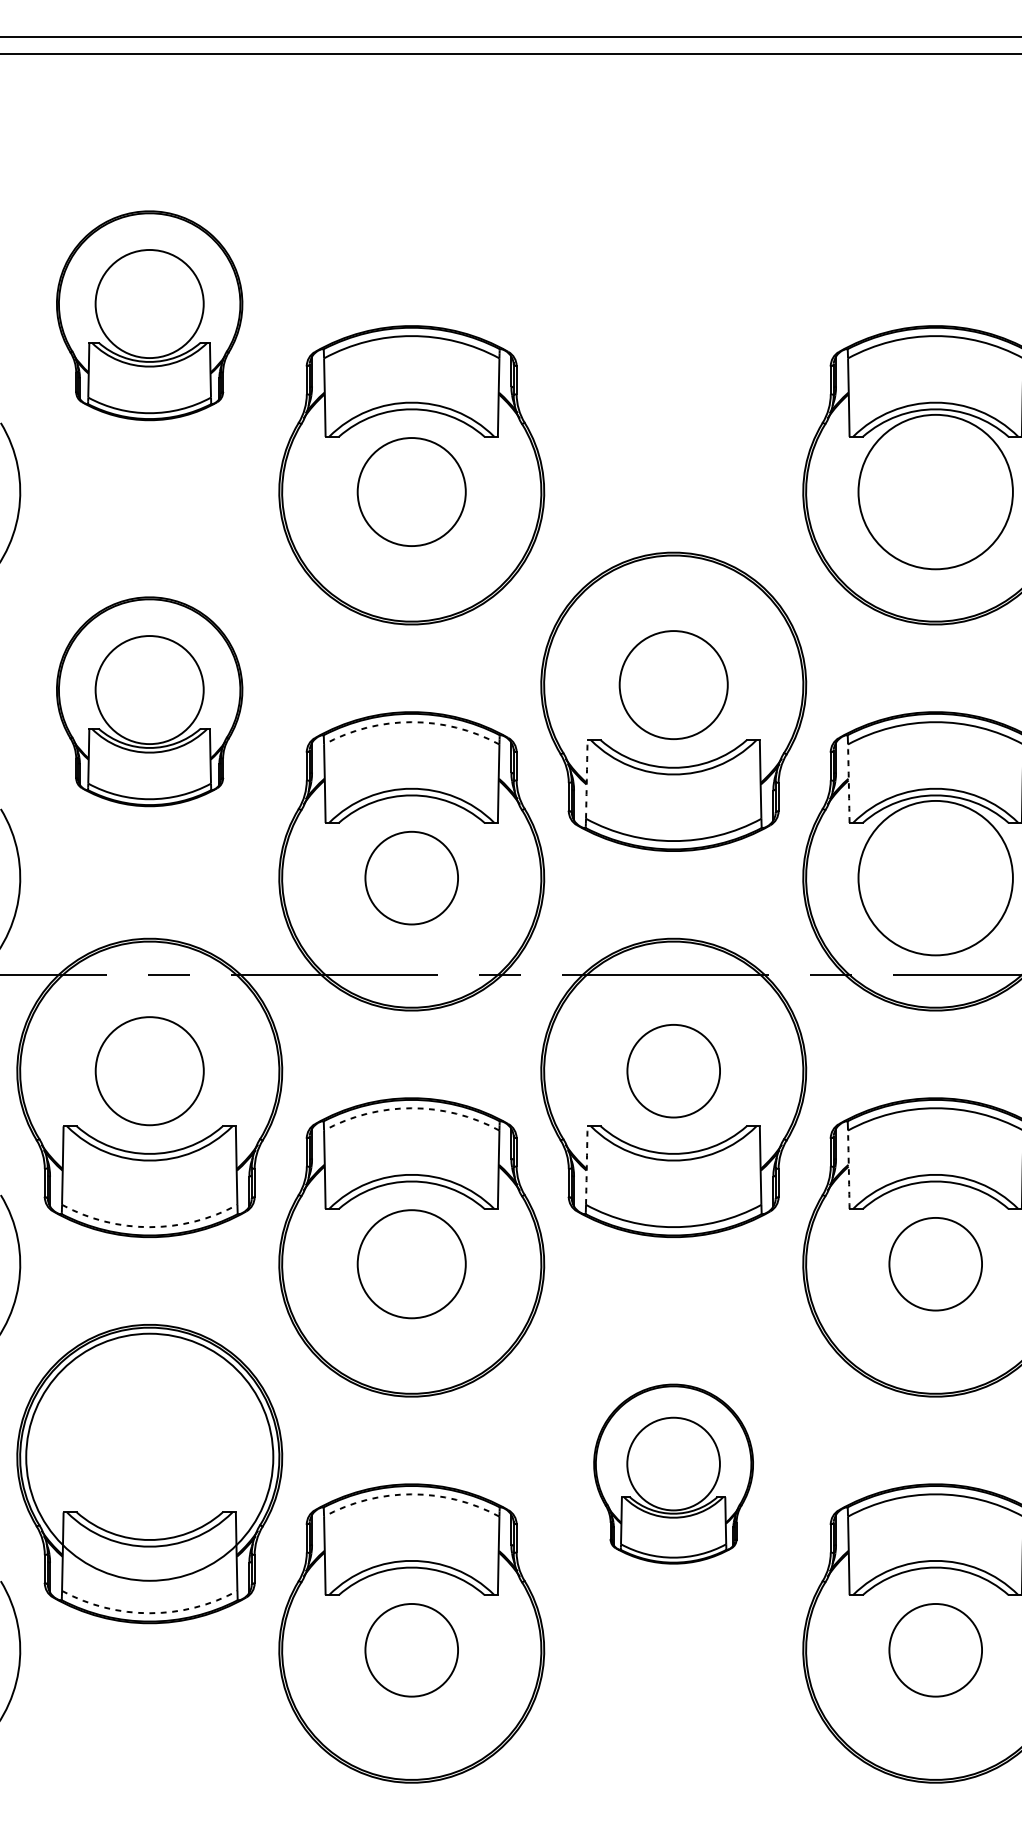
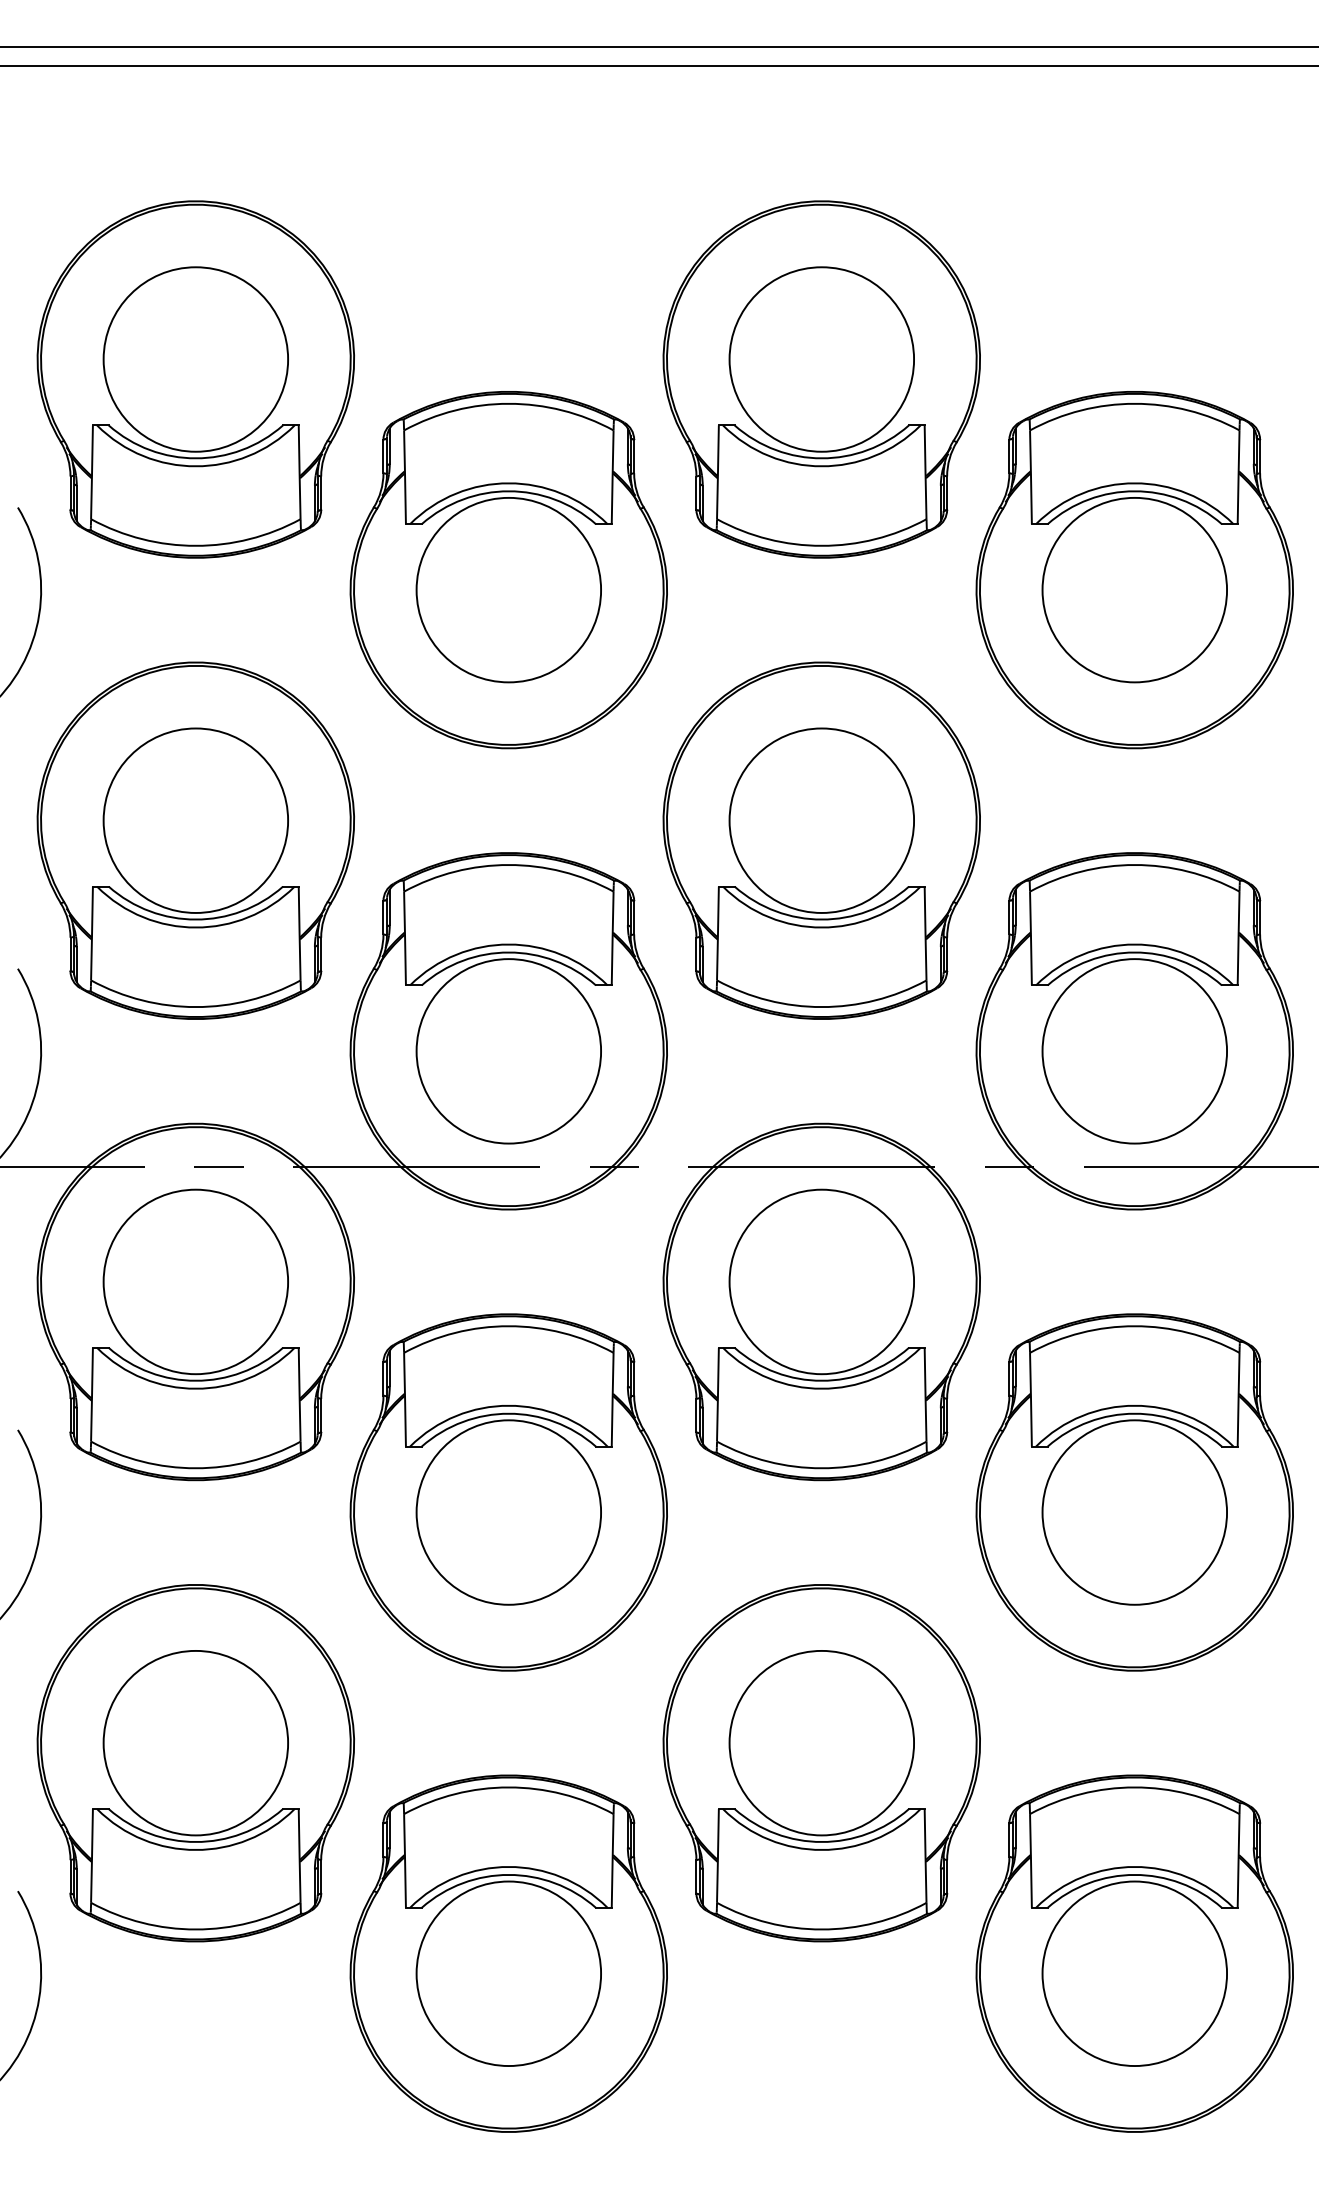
part: (149, 315) -> (195, 379), size x1.43
part: (673, 315) -> (821, 379), added
circle: (411, 491) -> (508, 589), size x1.43
circle: (673, 684) -> (821, 820), size x1.43
part: (149, 701) -> (195, 840), size x1.43
arc: (411, 722) -> (508, 865), dashed -> solid
arc: (586, 779) -> (717, 933), dashed -> solid
arc: (849, 783) -> (1031, 938), dashed -> solid
circle: (411, 878) -> (508, 1051), size x1.67
circle: (149, 1070) -> (195, 1281), size x1.43
circle: (673, 1070) -> (821, 1281), size x1.67
arc: (411, 1108) -> (508, 1326), dashed -> solid
arc: (586, 1165) -> (717, 1394), dashed -> solid
arc: (849, 1169) -> (1031, 1399), dashed -> solid
arc: (149, 1227) -> (195, 1468), dashed -> solid
circle: (411, 1264) -> (508, 1512), size x1.43
circle: (935, 1264) -> (1134, 1512), size x1.67
circle: (149, 1456) -> (195, 1742), size x0.62
part: (673, 1474) -> (821, 1763), size x1.67
arc: (411, 1494) -> (508, 1787), dashed -> solid
arc: (149, 1613) -> (195, 1929), dashed -> solid
circle: (411, 1650) -> (508, 1973), size x1.67
circle: (935, 1650) -> (1134, 1973), size x1.67

